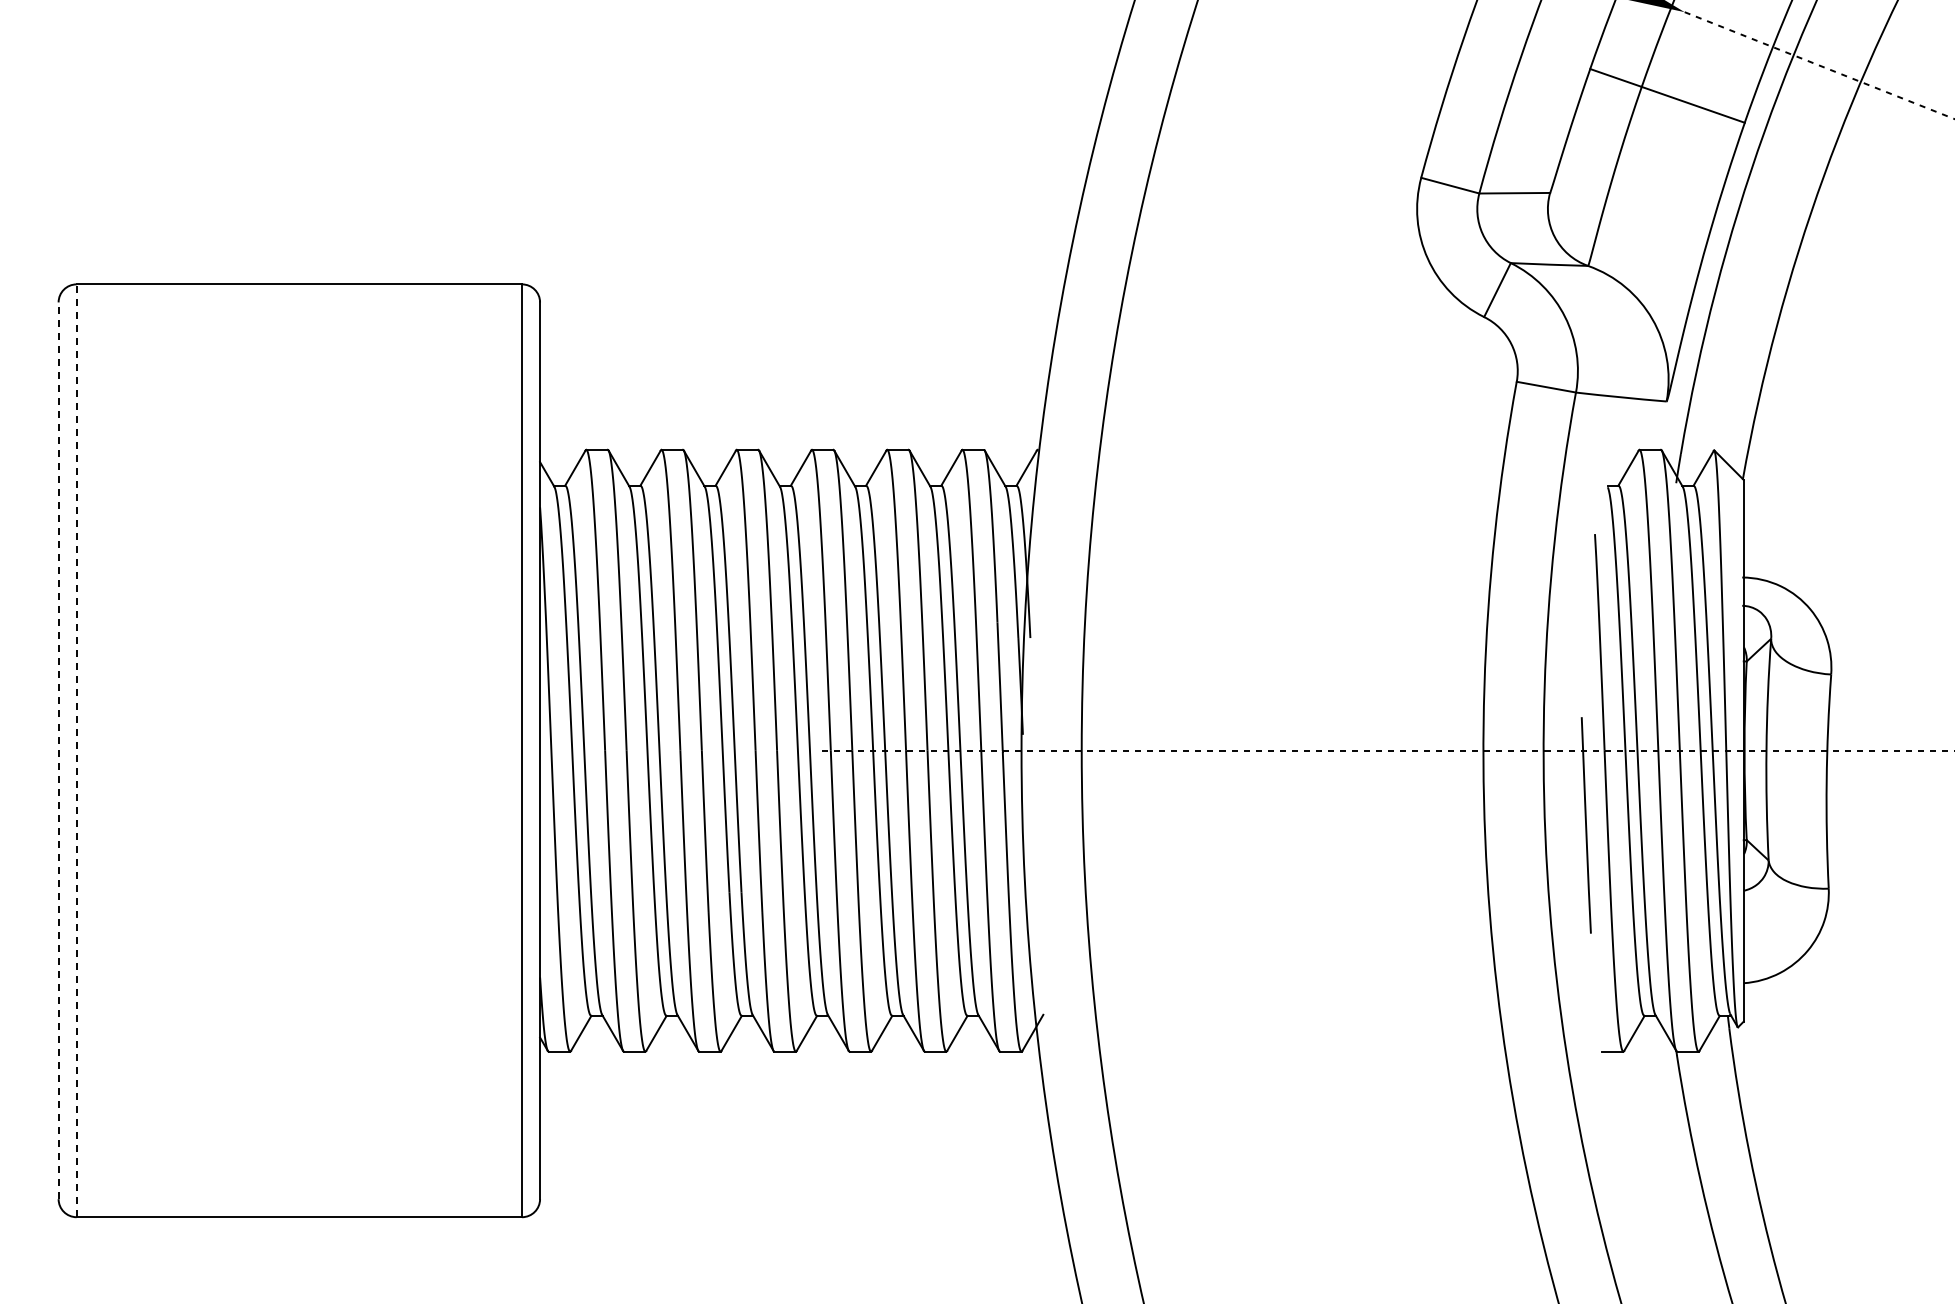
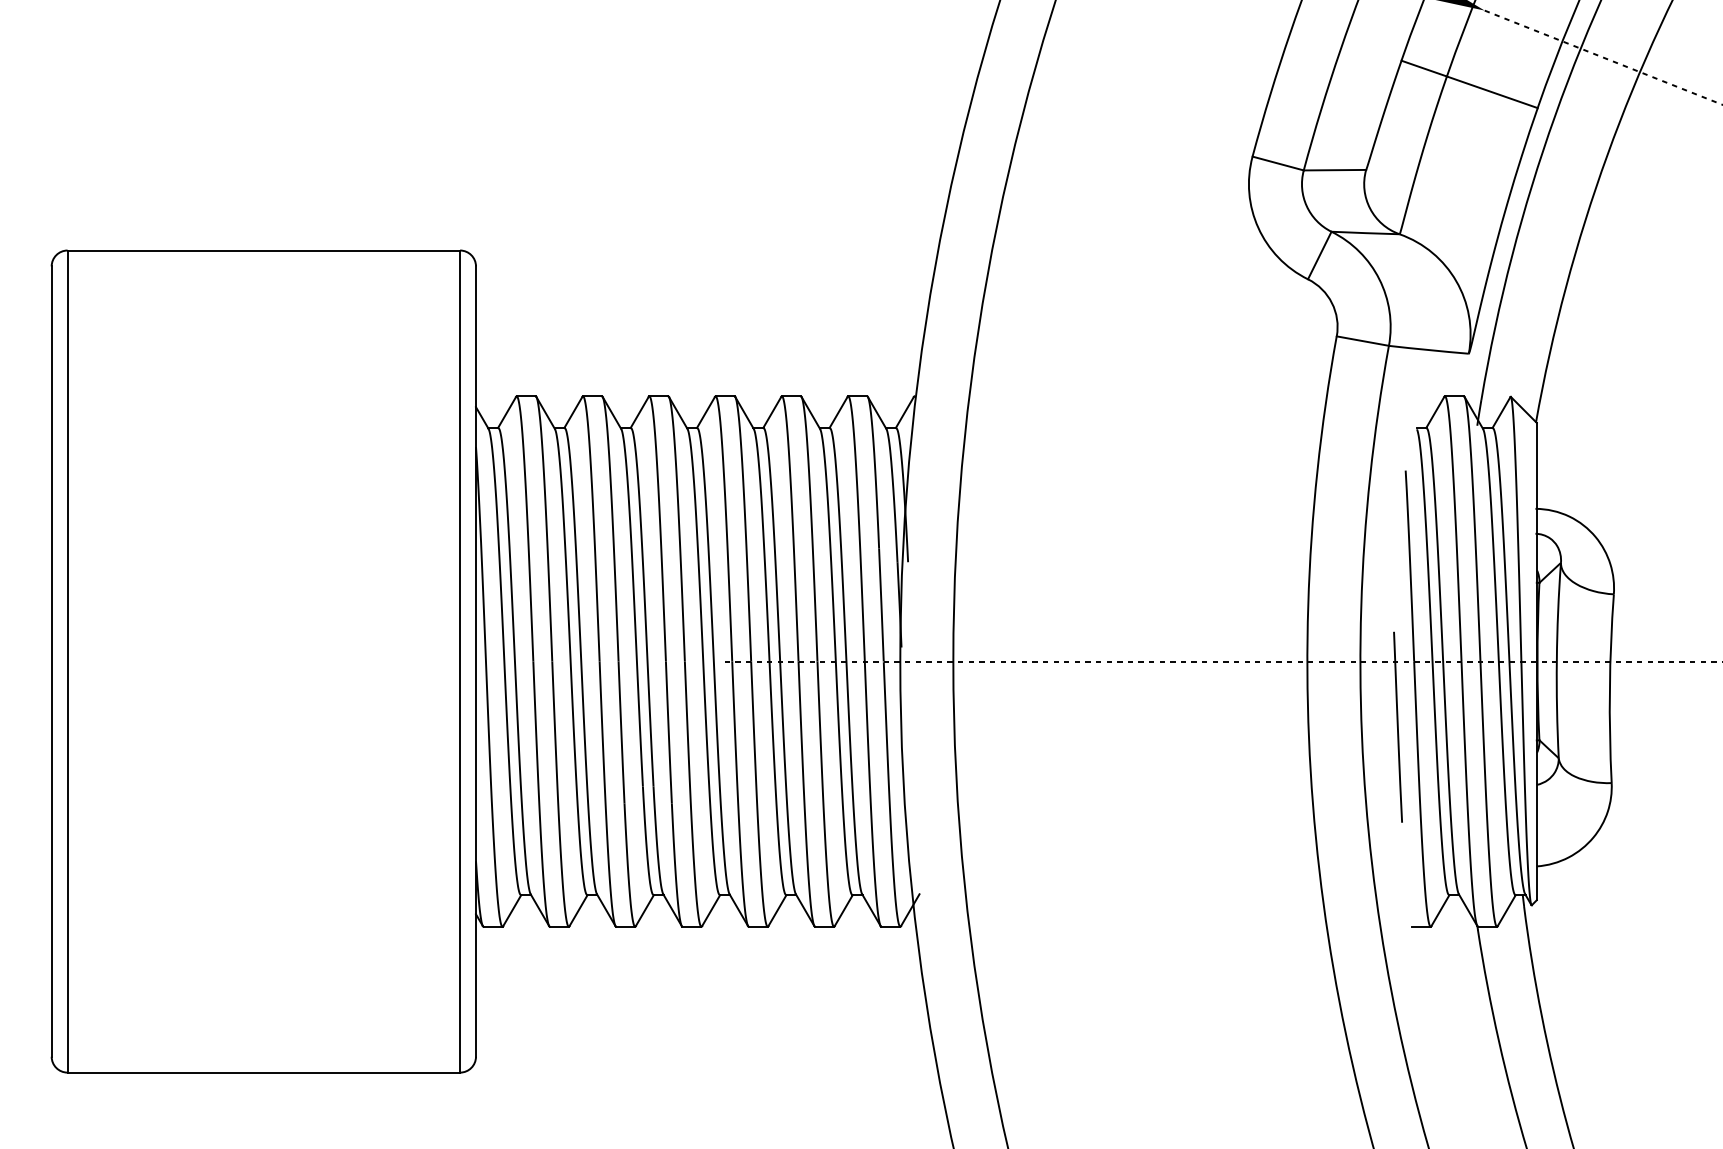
line: (58, 750) -> (51, 661), dashed -> solid
line: (76, 750) -> (67, 661), dashed -> solid

